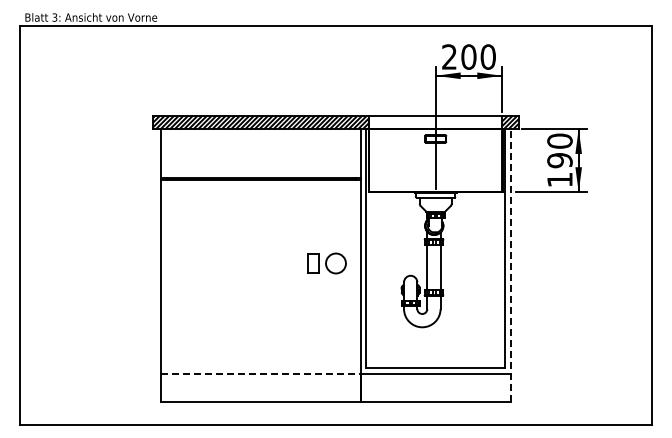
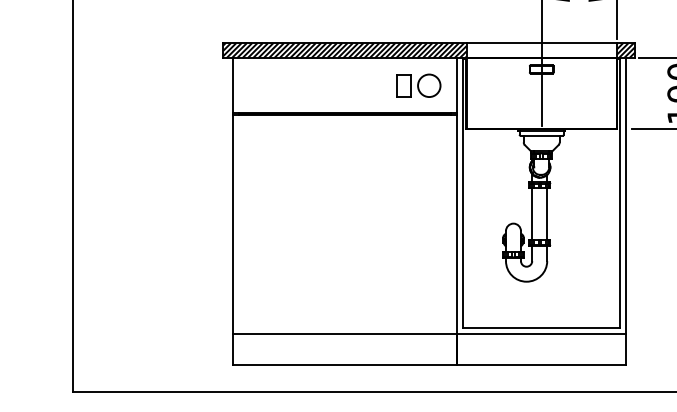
part: (326, 263) -> (418, 85), moved
line: (510, 264) -> (626, 210), dashed -> solid
line: (261, 373) -> (345, 333), dashed -> solid

